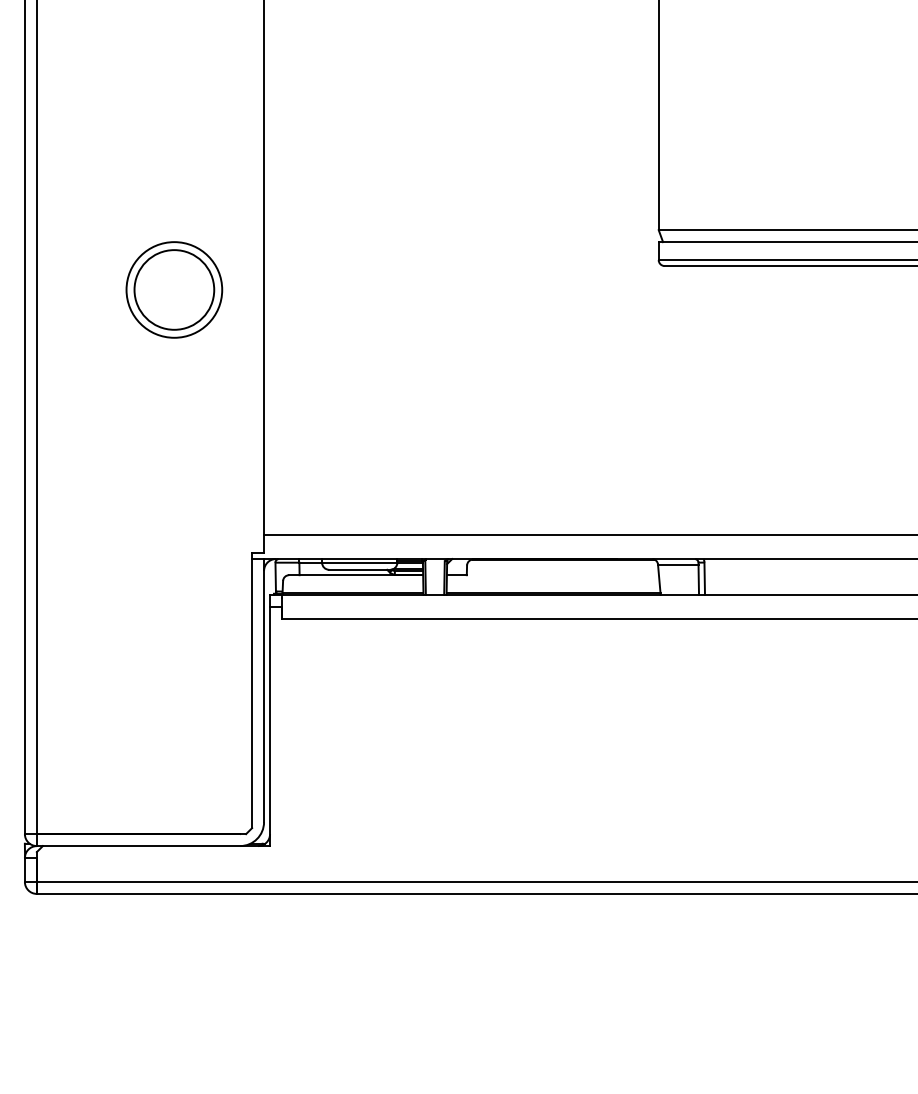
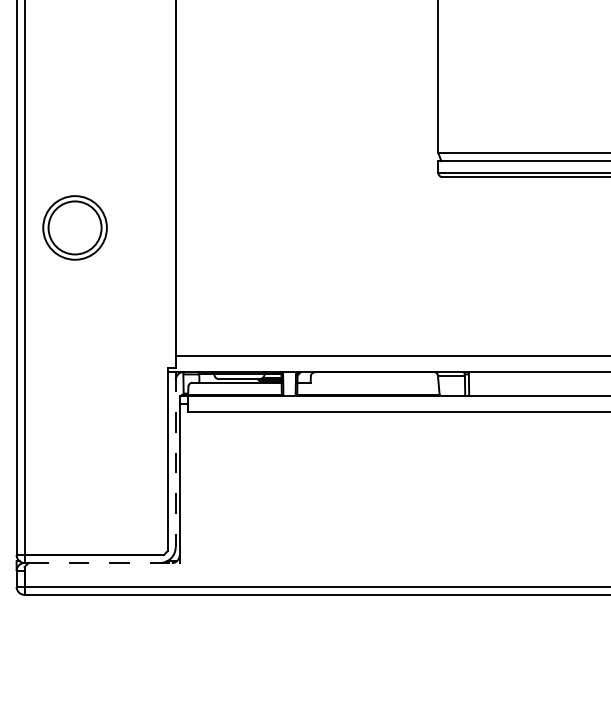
part: (173, 289) -> (74, 227), moved
line: (263, 690) -> (175, 459), solid -> dashed
line: (156, 846) -> (104, 563), solid -> dashed

